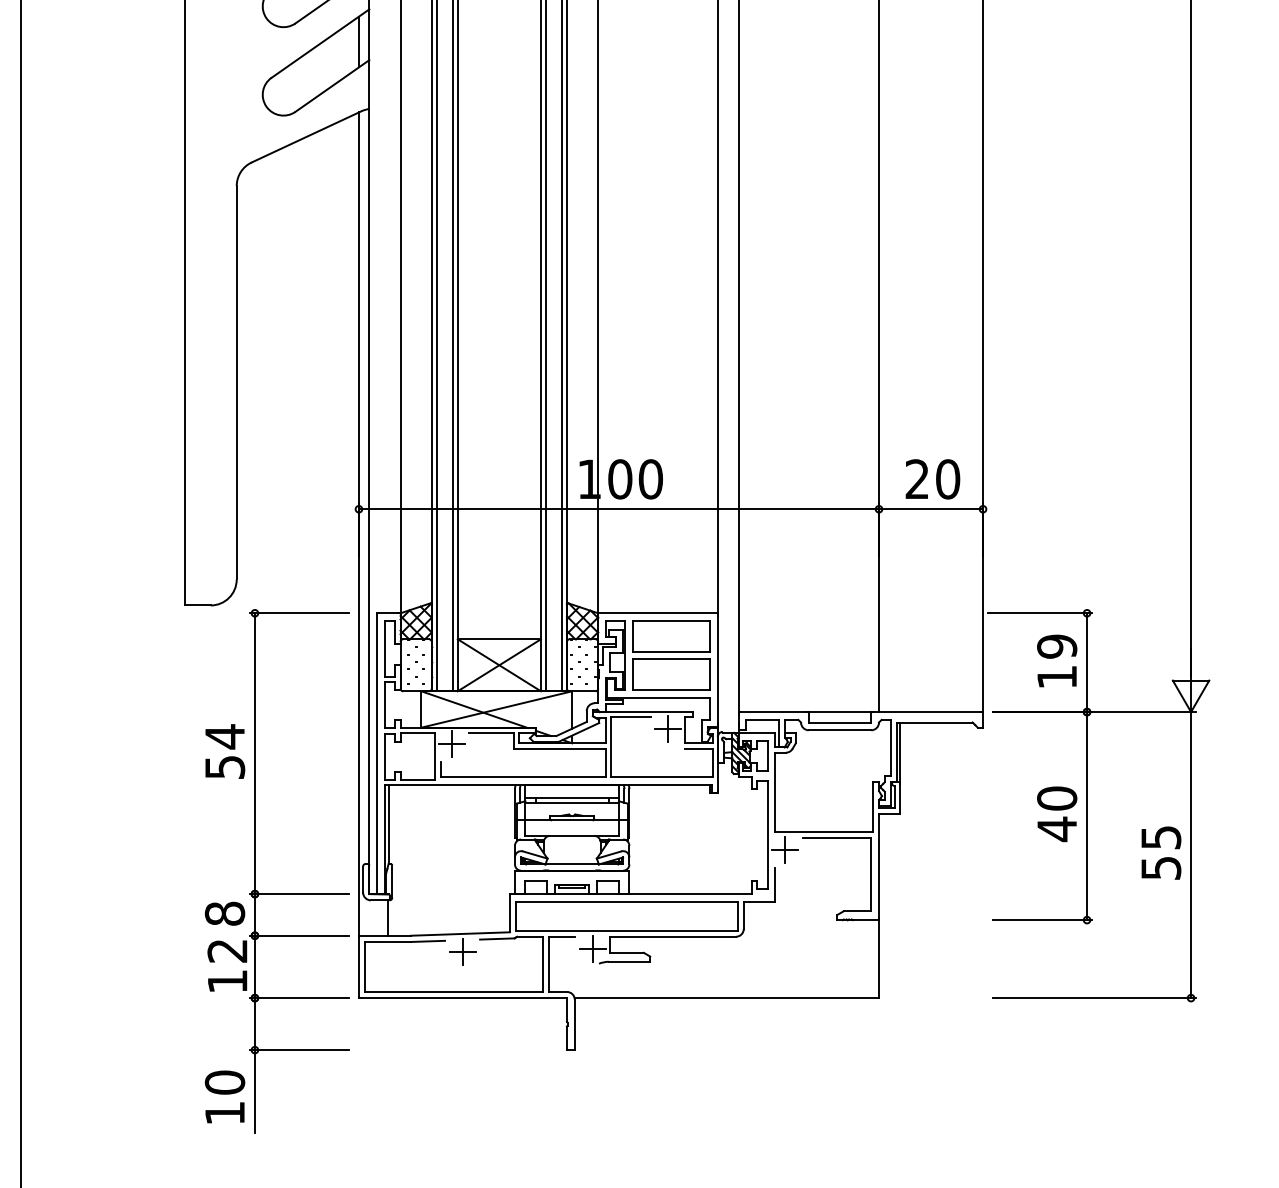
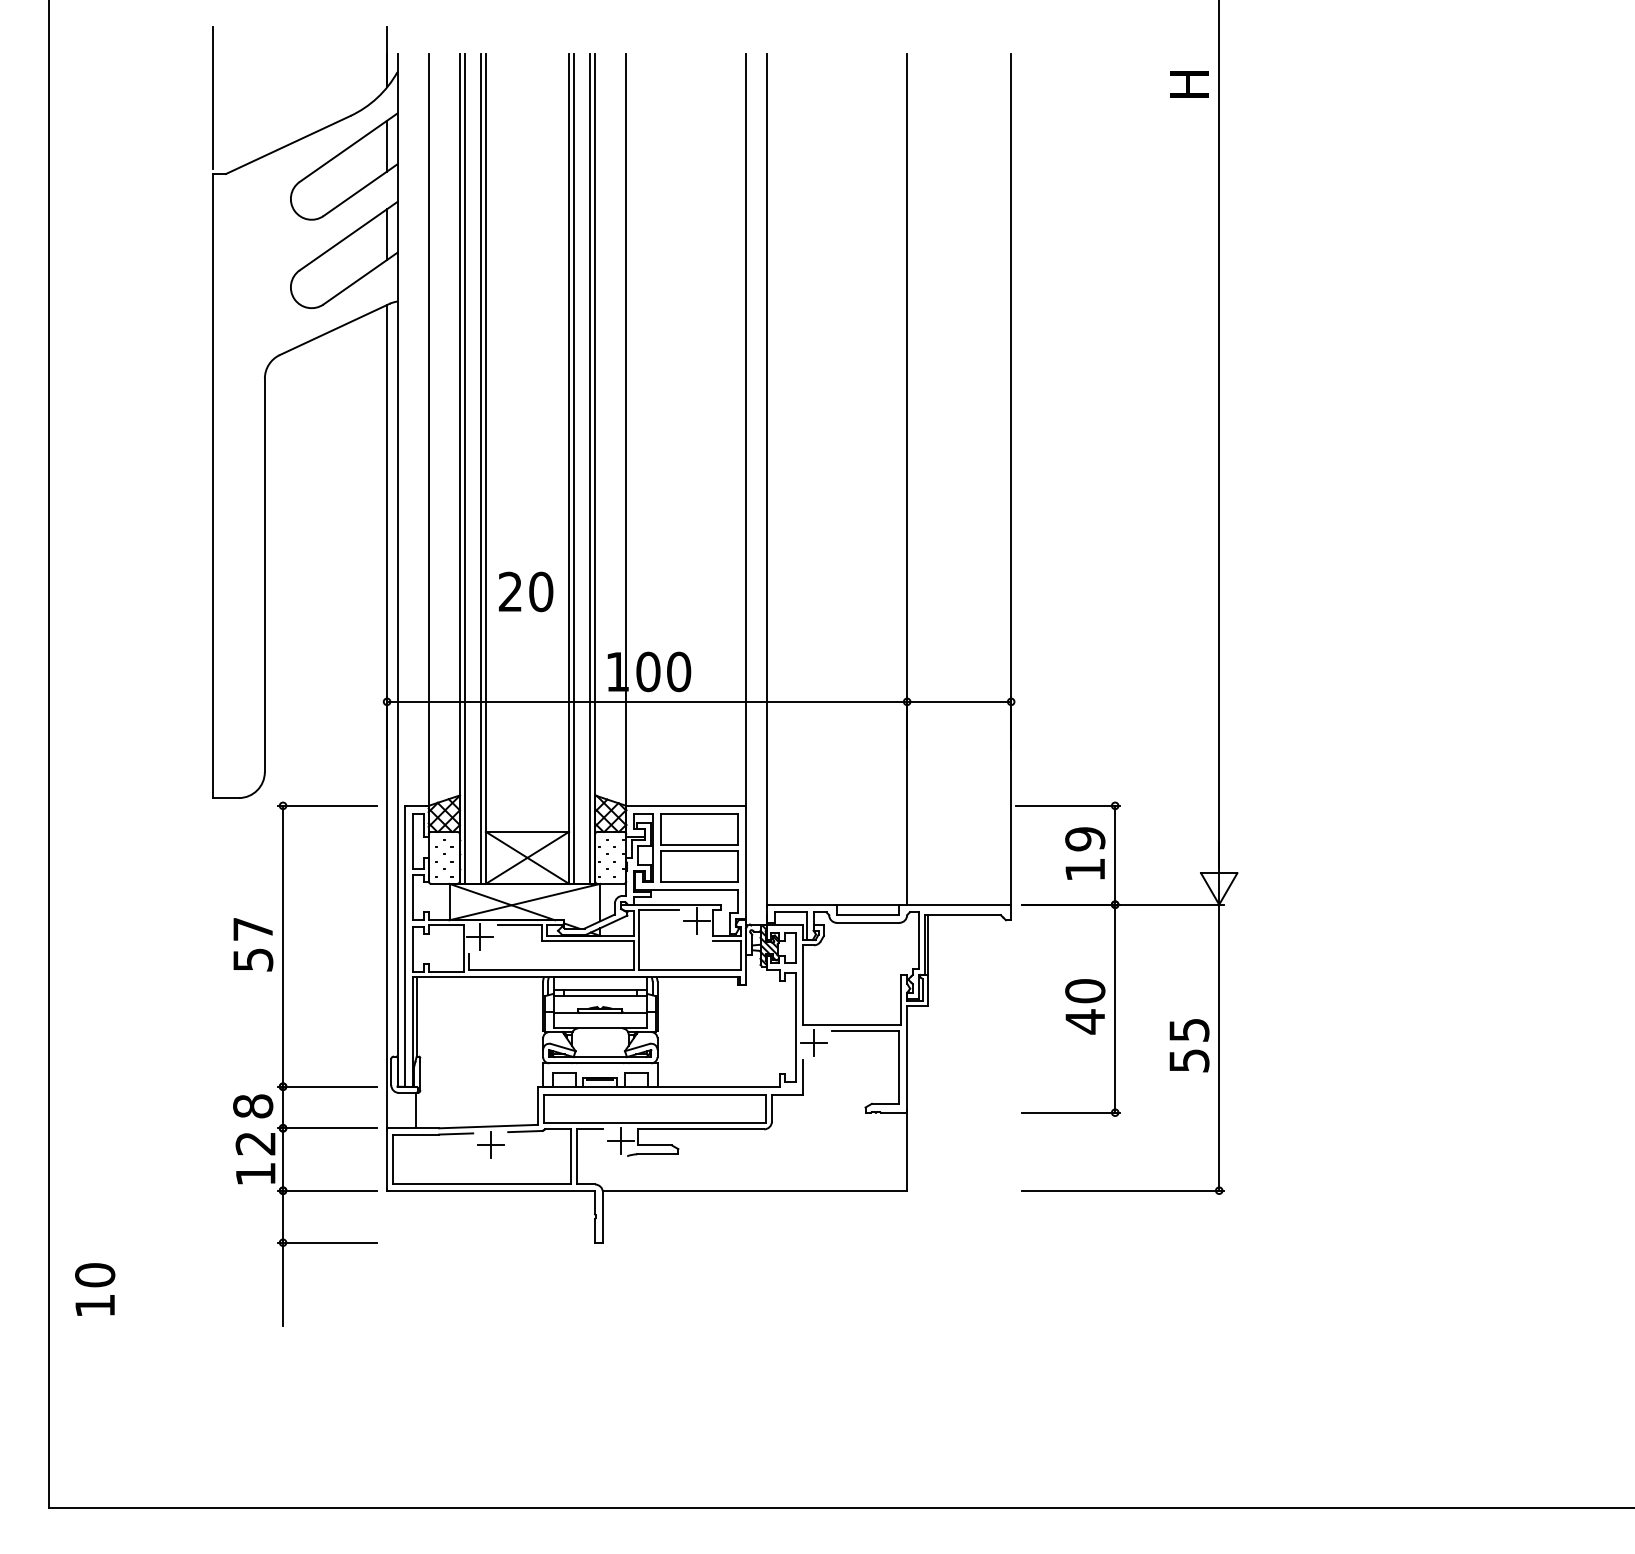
text: (933, 478) -> (526, 591), moved
text: (224, 736) -> (252, 929), 54 -> 57
text: (225, 1096) -> (95, 1289), moved

